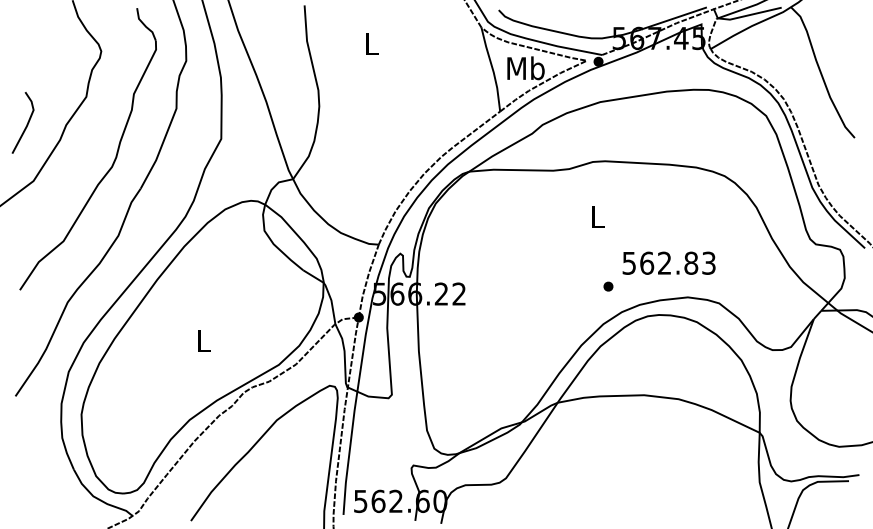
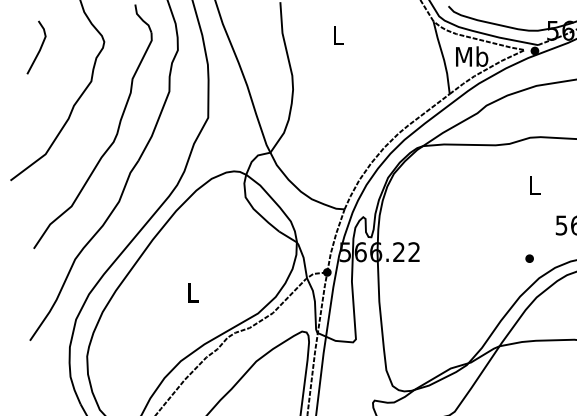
line: (26, 124) -> (39, 49), moved
part: (608, 286) -> (529, 258), moved

